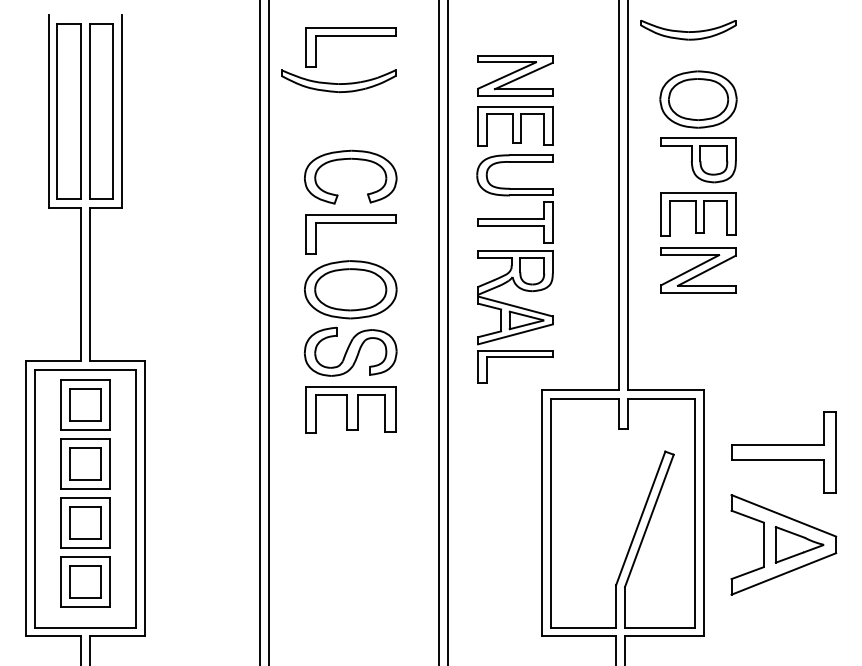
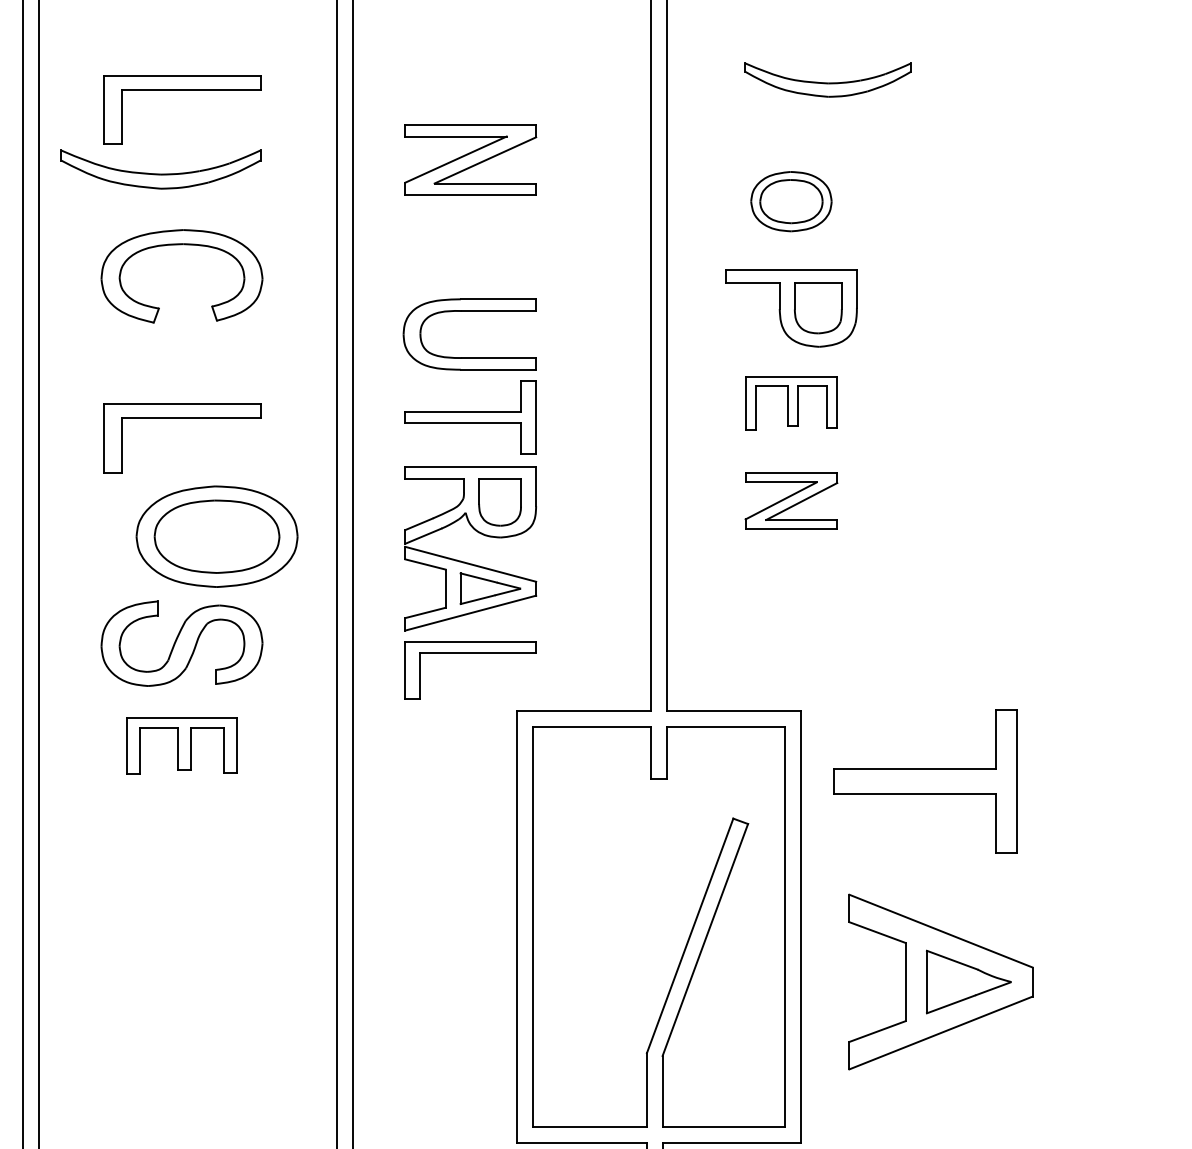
part: (688, 30) -> (828, 80), moved
part: (698, 99) -> (791, 201), size x0.6
part: (515, 126) -> (470, 248), removed
part: (350, 159) -> (181, 245), moved
part: (698, 214) -> (791, 403), size x0.7
part: (698, 270) -> (791, 501), size x0.7
part: (350, 289) -> (216, 536), moved
part: (350, 409) -> (181, 744), size x0.7
part: (783, 452) -> (924, 781), moved

